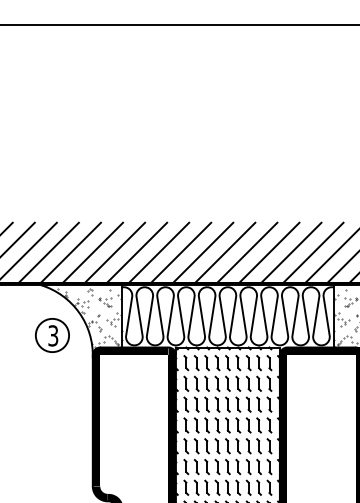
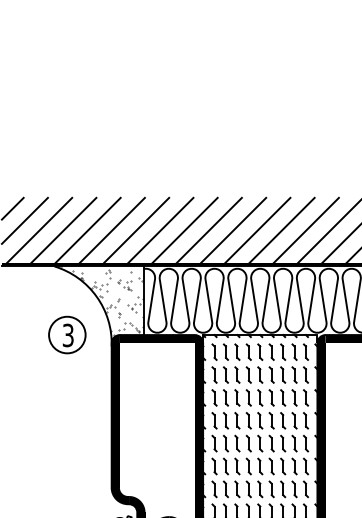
part: (52, 335) -> (67, 335), moved

